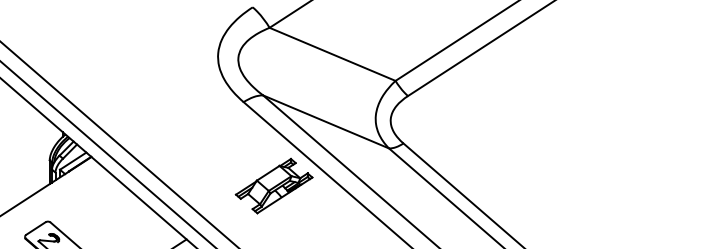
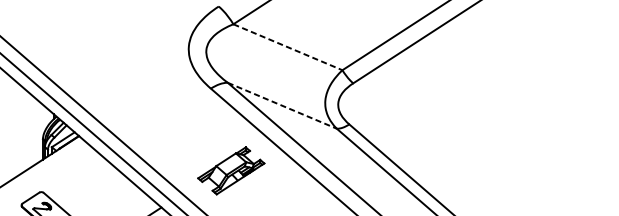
line: (333, 54) -> (288, 47), solid -> dashed
line: (326, 122) -> (282, 106), solid -> dashed
part: (273, 185) -> (230, 170), moved

